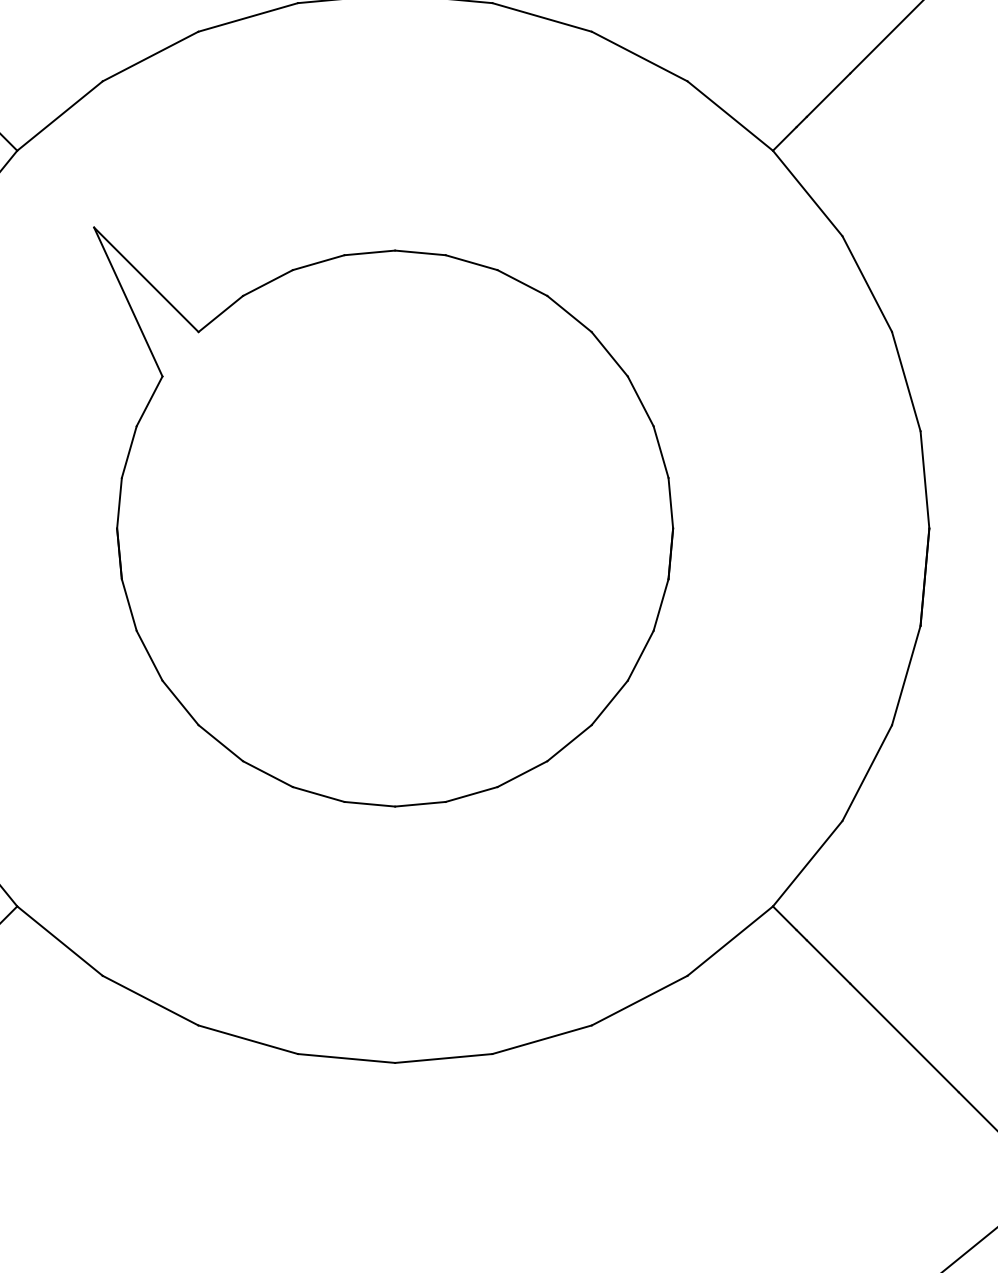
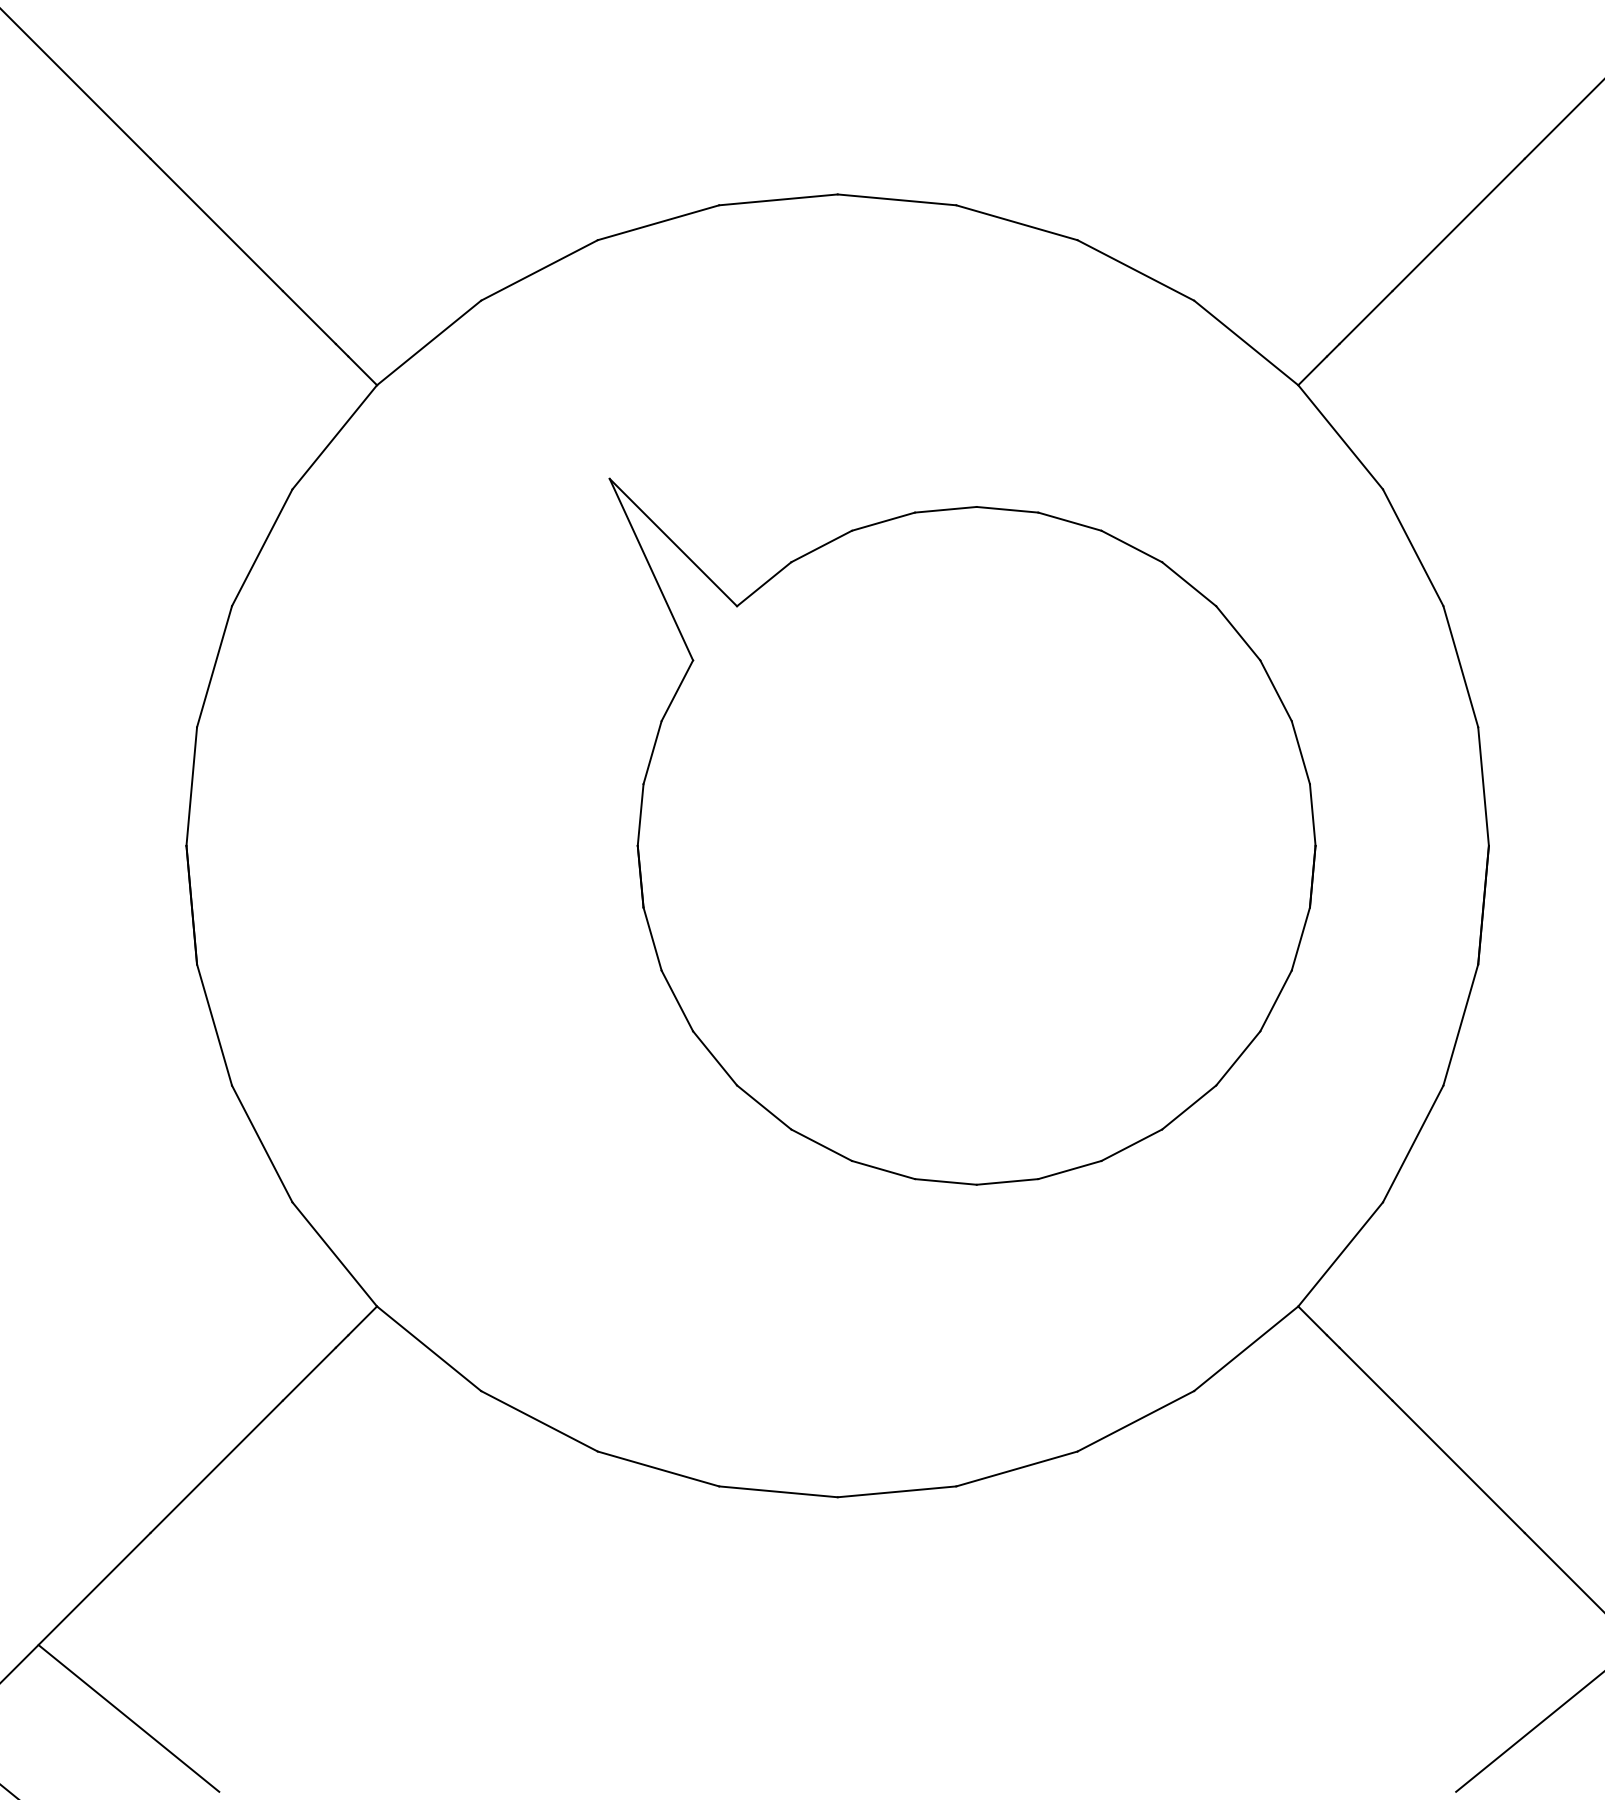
part: (383, 516) -> (962, 831), moved

